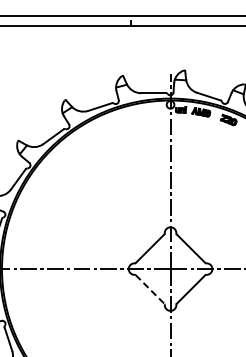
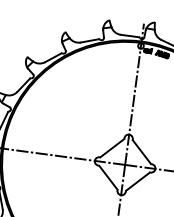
line: (150, 289) -> (108, 177), dashed -> solid

